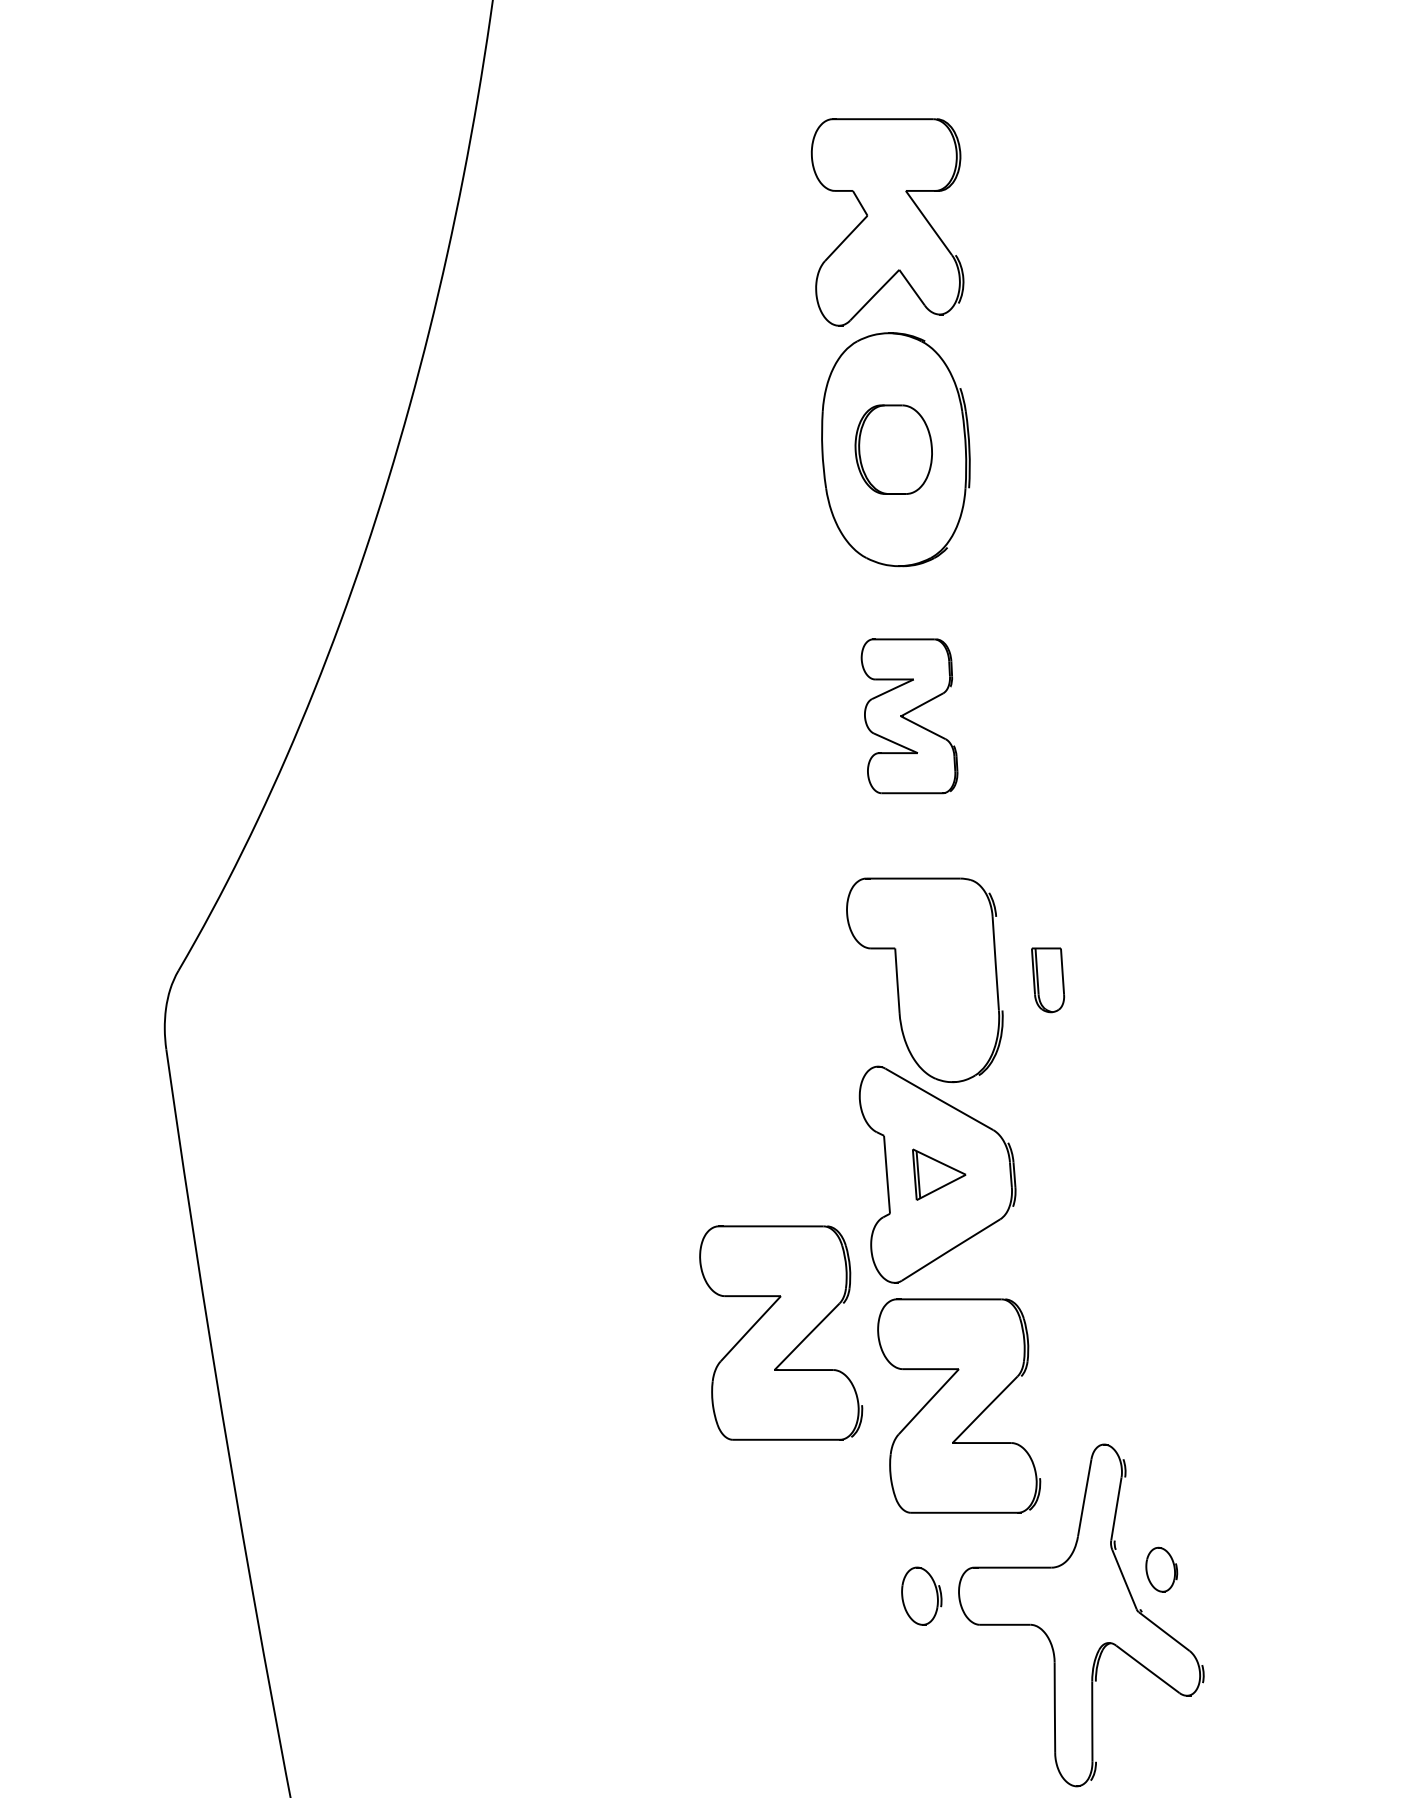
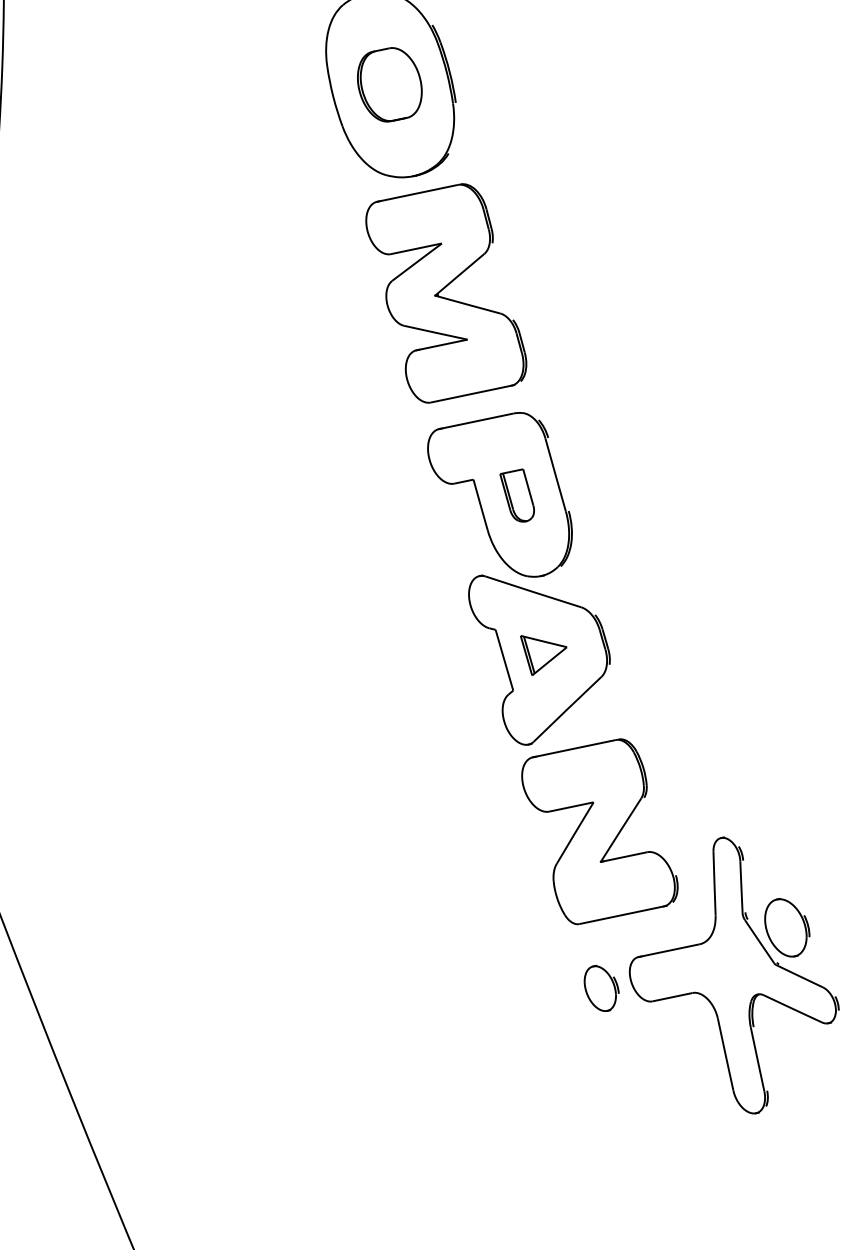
part: (909, 716) -> (446, 293), size x1.67
part: (1048, 980) -> (518, 496), moved
part: (781, 1332) -> (446, 802), removed
part: (1161, 1569) -> (787, 927), size x1.67

